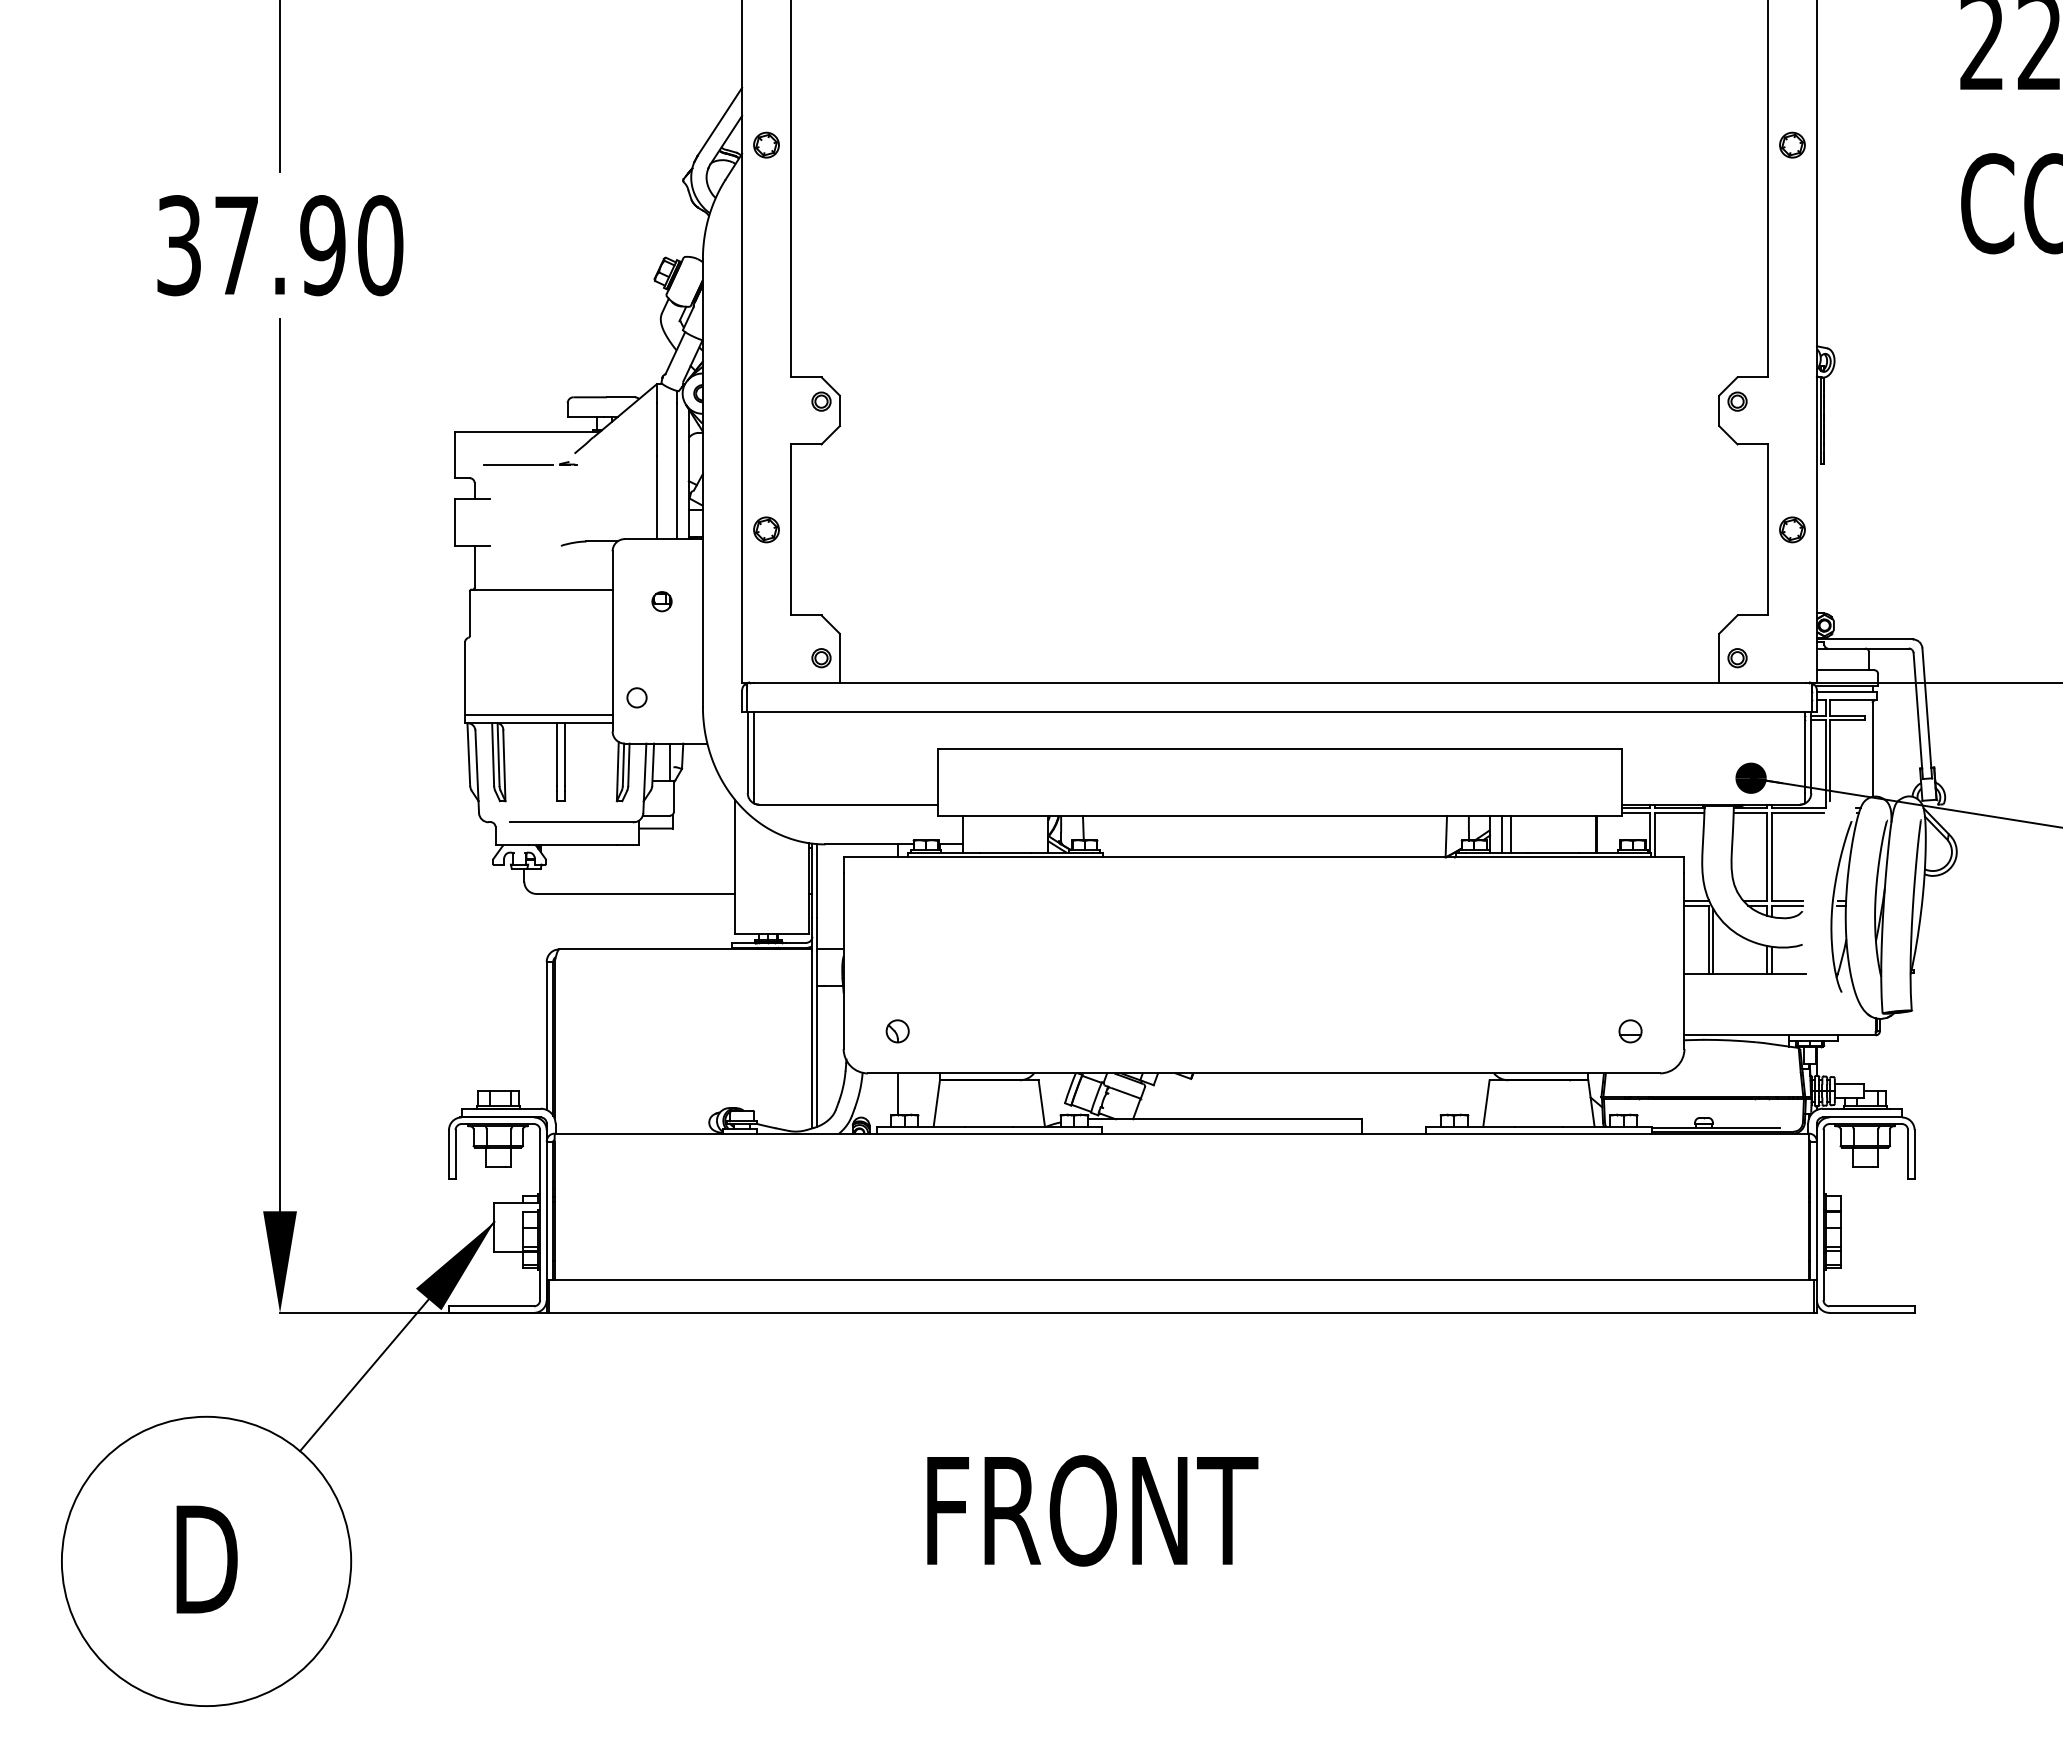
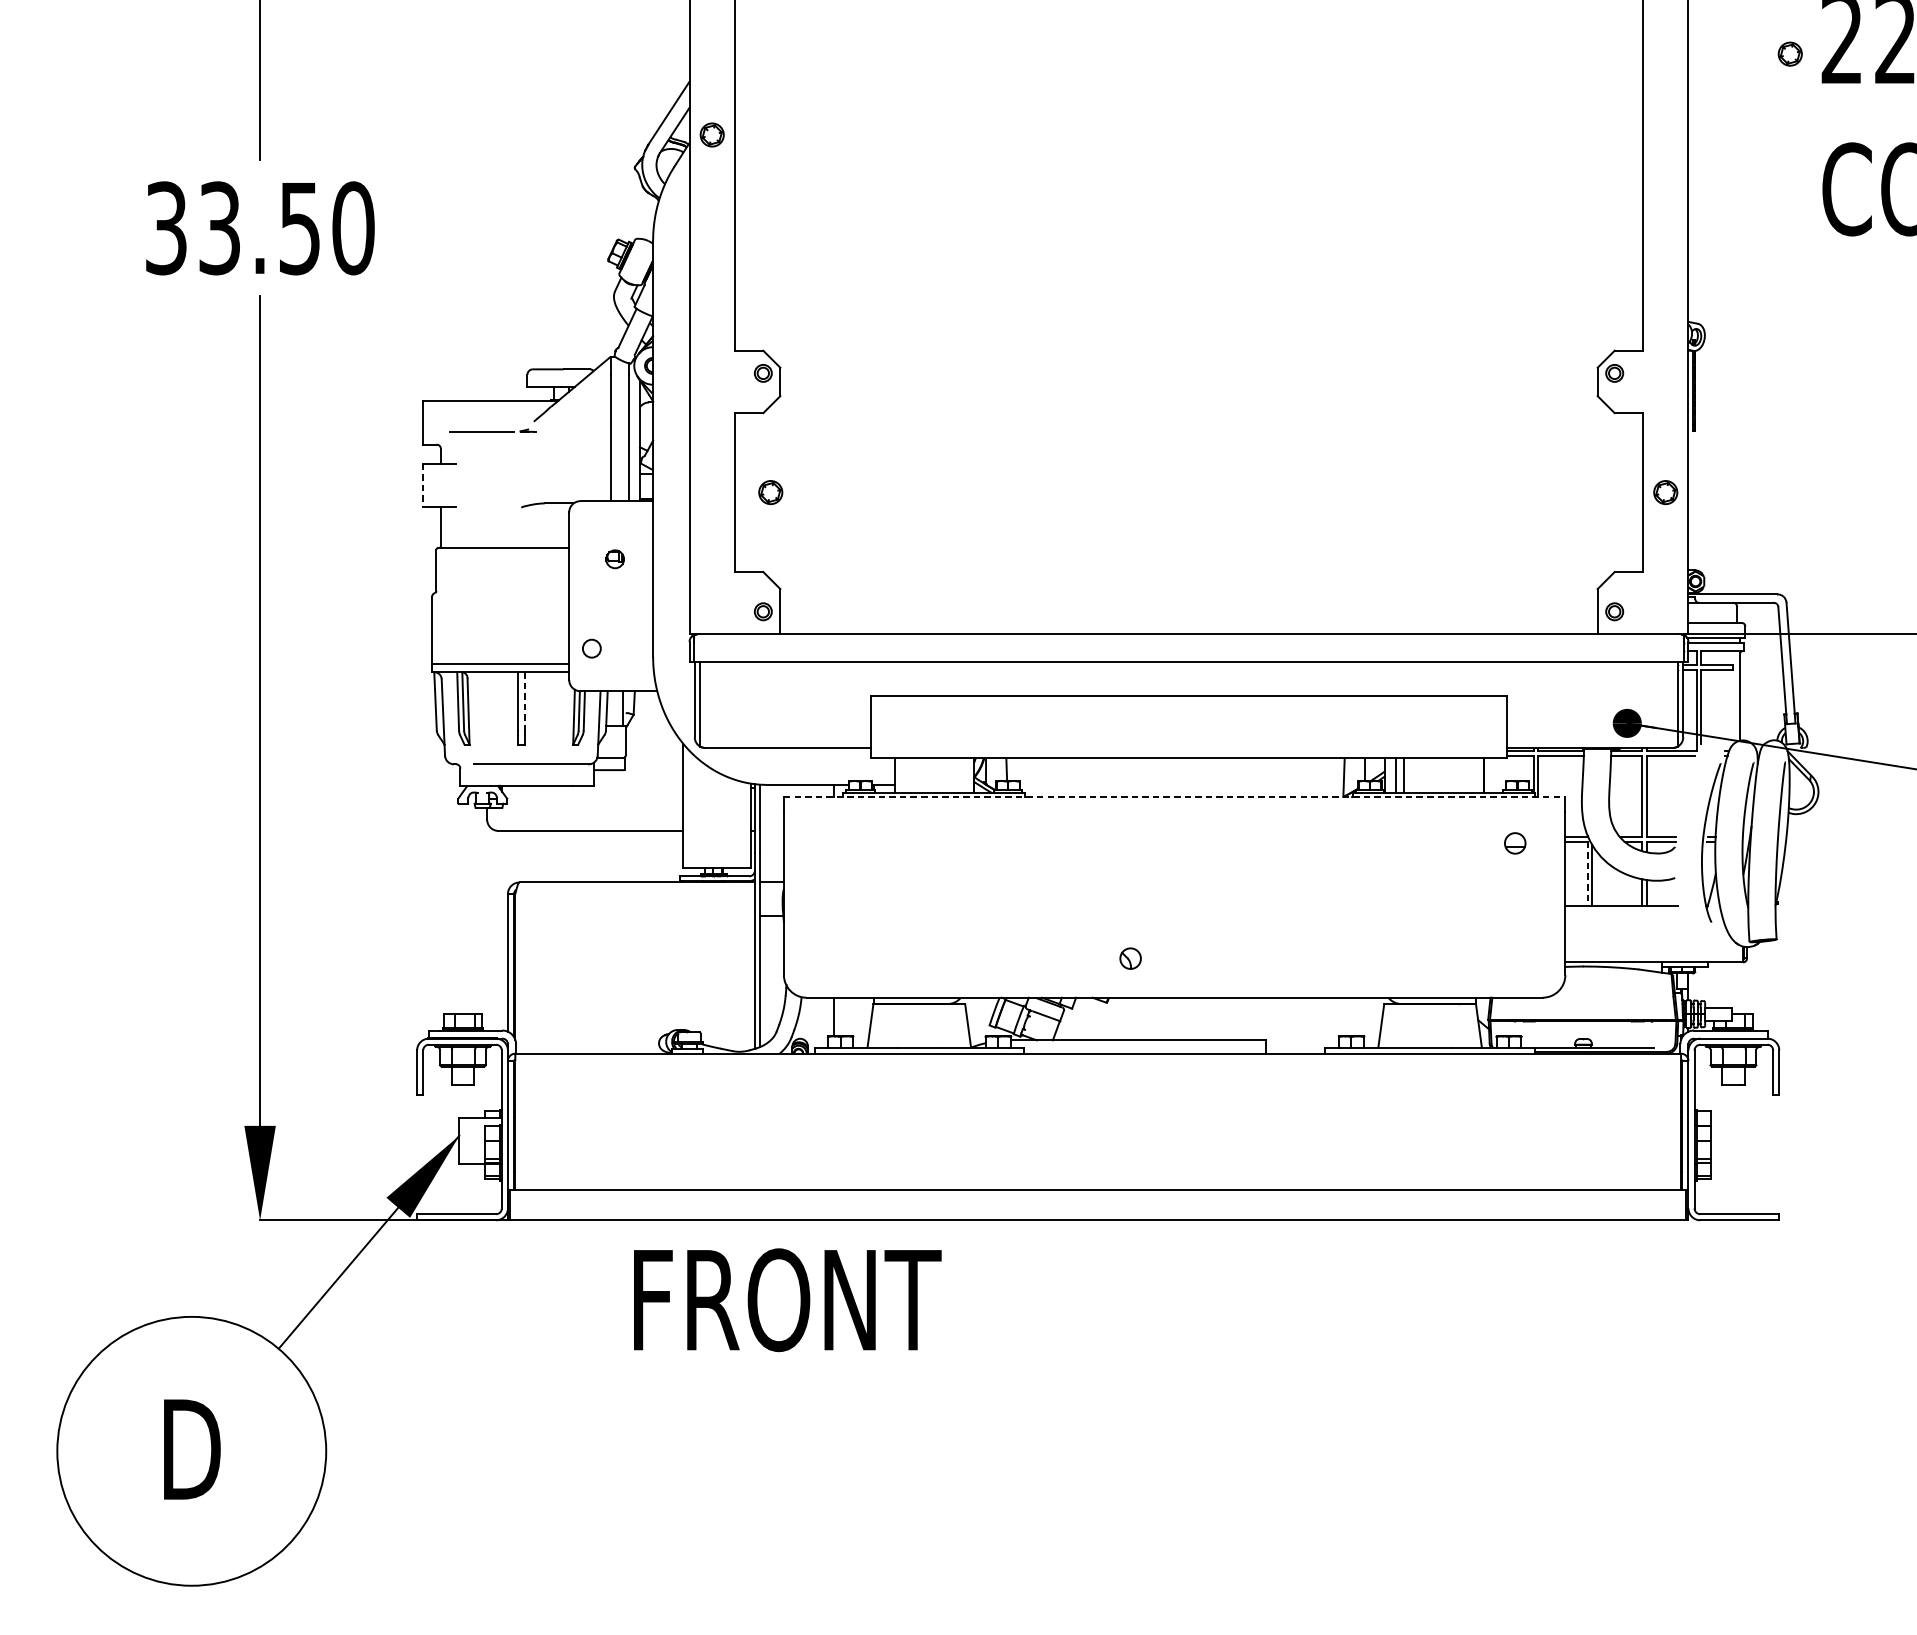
part: (1792, 144) -> (1790, 53), moved
text: (280, 245) -> (260, 228), 37.90 -> 33.50
line: (455, 522) -> (423, 485), solid -> dashed
part: (766, 529) -> (770, 492), moved
line: (565, 755) -> (525, 702), solid -> dashed
line: (1264, 857) -> (1175, 797), solid -> dashed
line: (1708, 940) -> (1587, 874), solid -> dashed
part: (897, 1031) -> (1130, 958), moved
part: (1630, 1031) -> (1515, 843), moved
text: (1092, 1510) -> (787, 1299), moved

